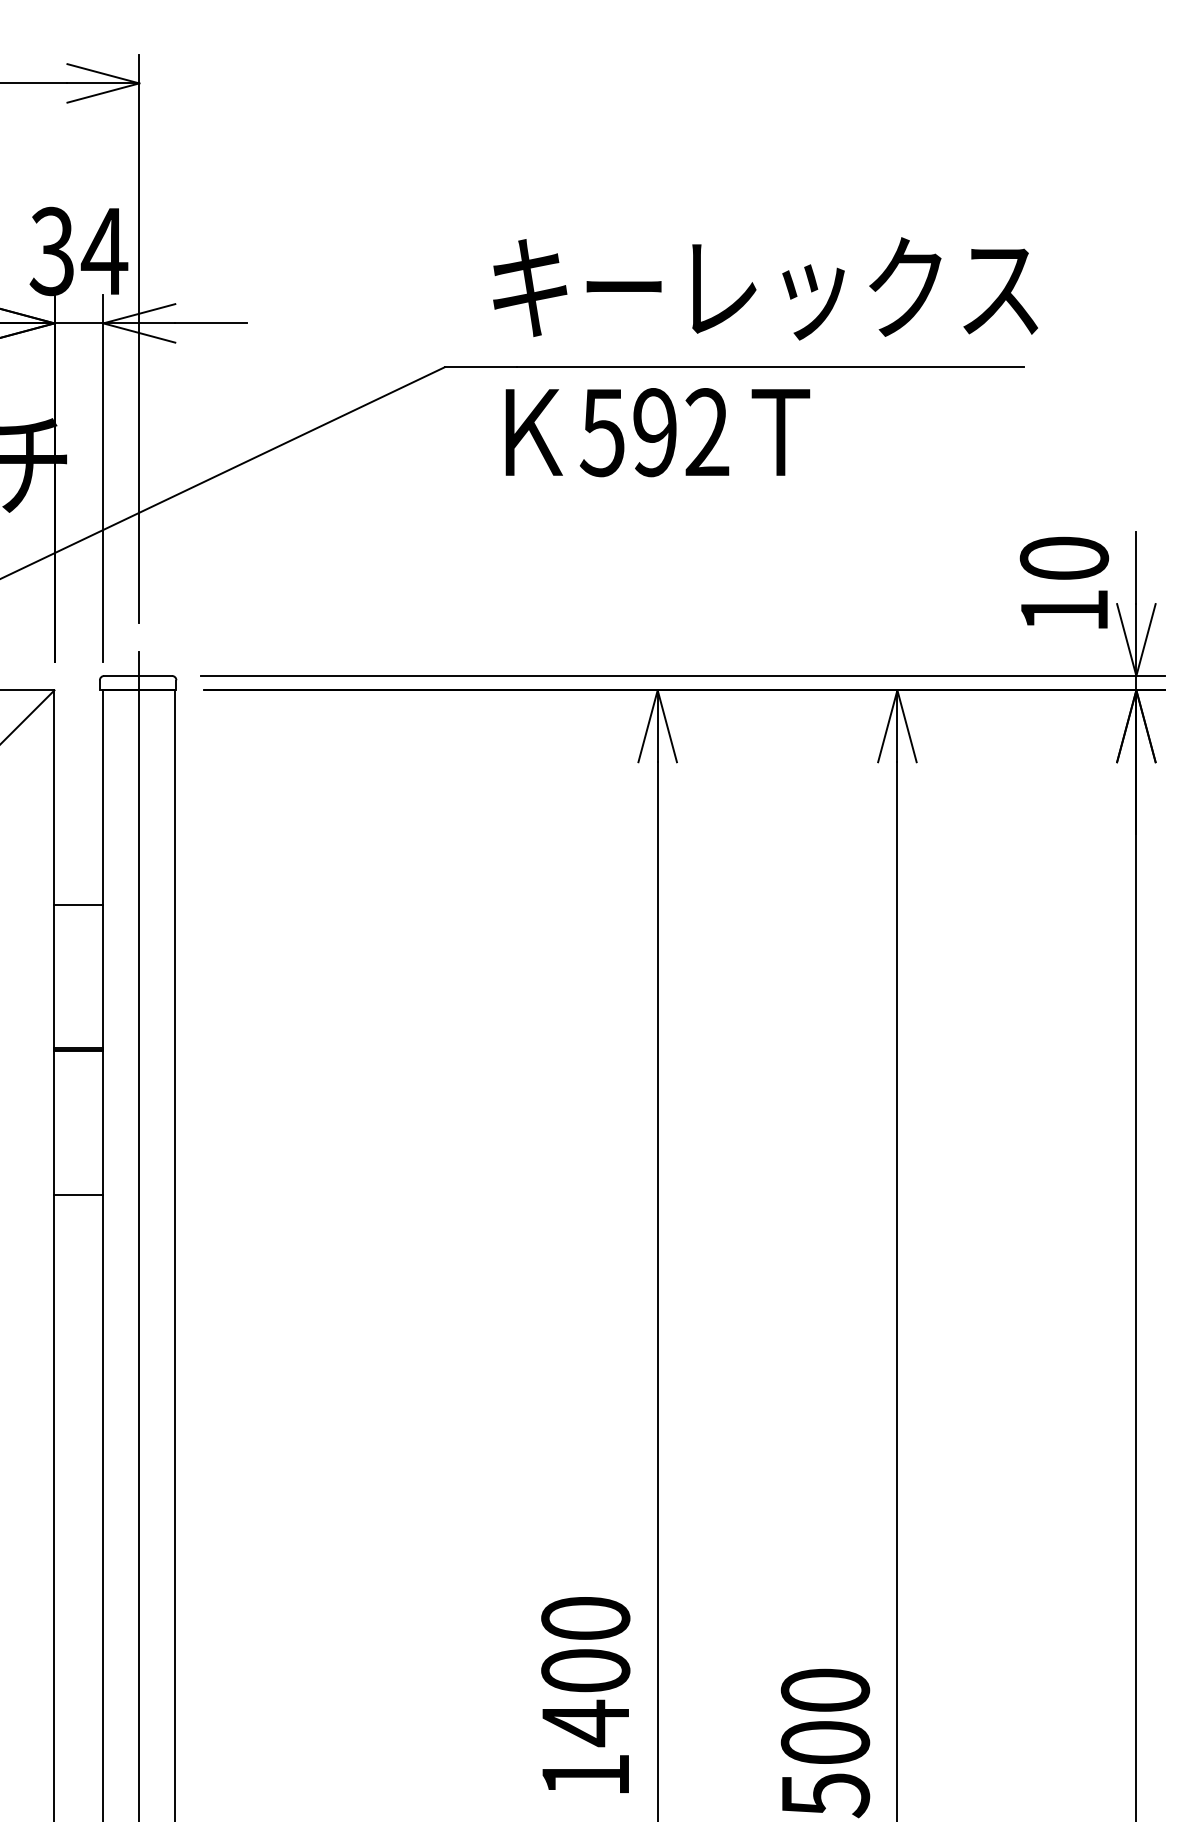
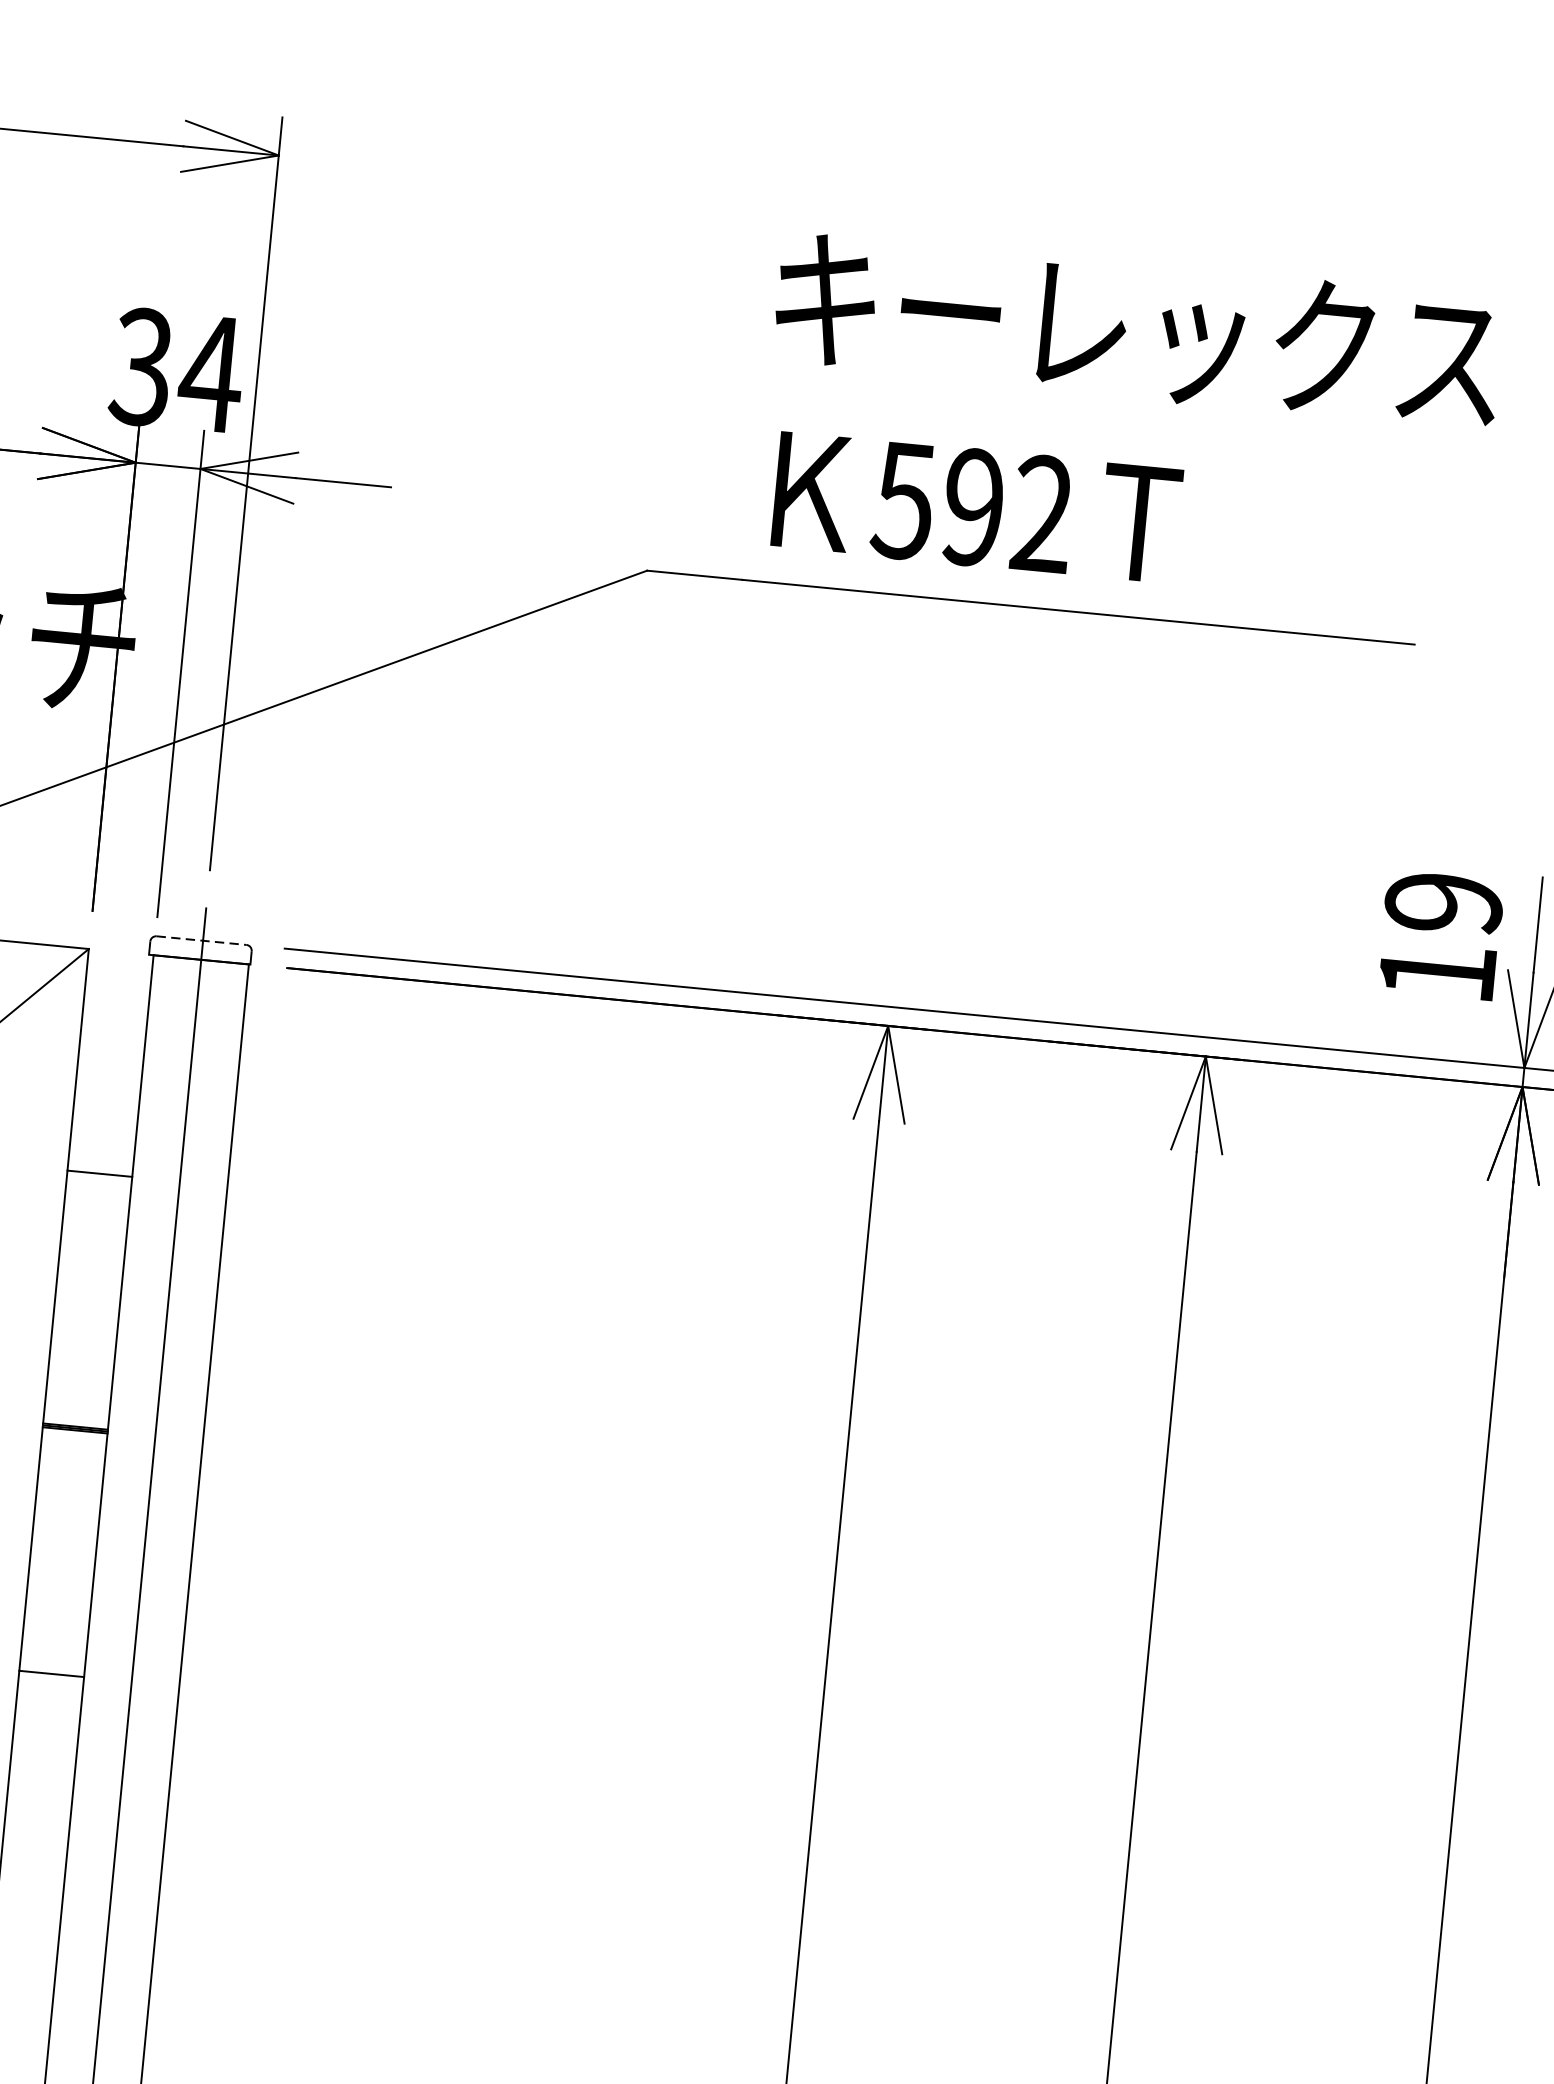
text: (765, 357) -> (1129, 422), moved
text: (1064, 558) -> (1444, 903), 10 -> 19
line: (138, 675) -> (202, 940), solid -> dashed
line: (78, 904) -> (99, 1173), moved
line: (78, 1195) -> (51, 1674), moved

